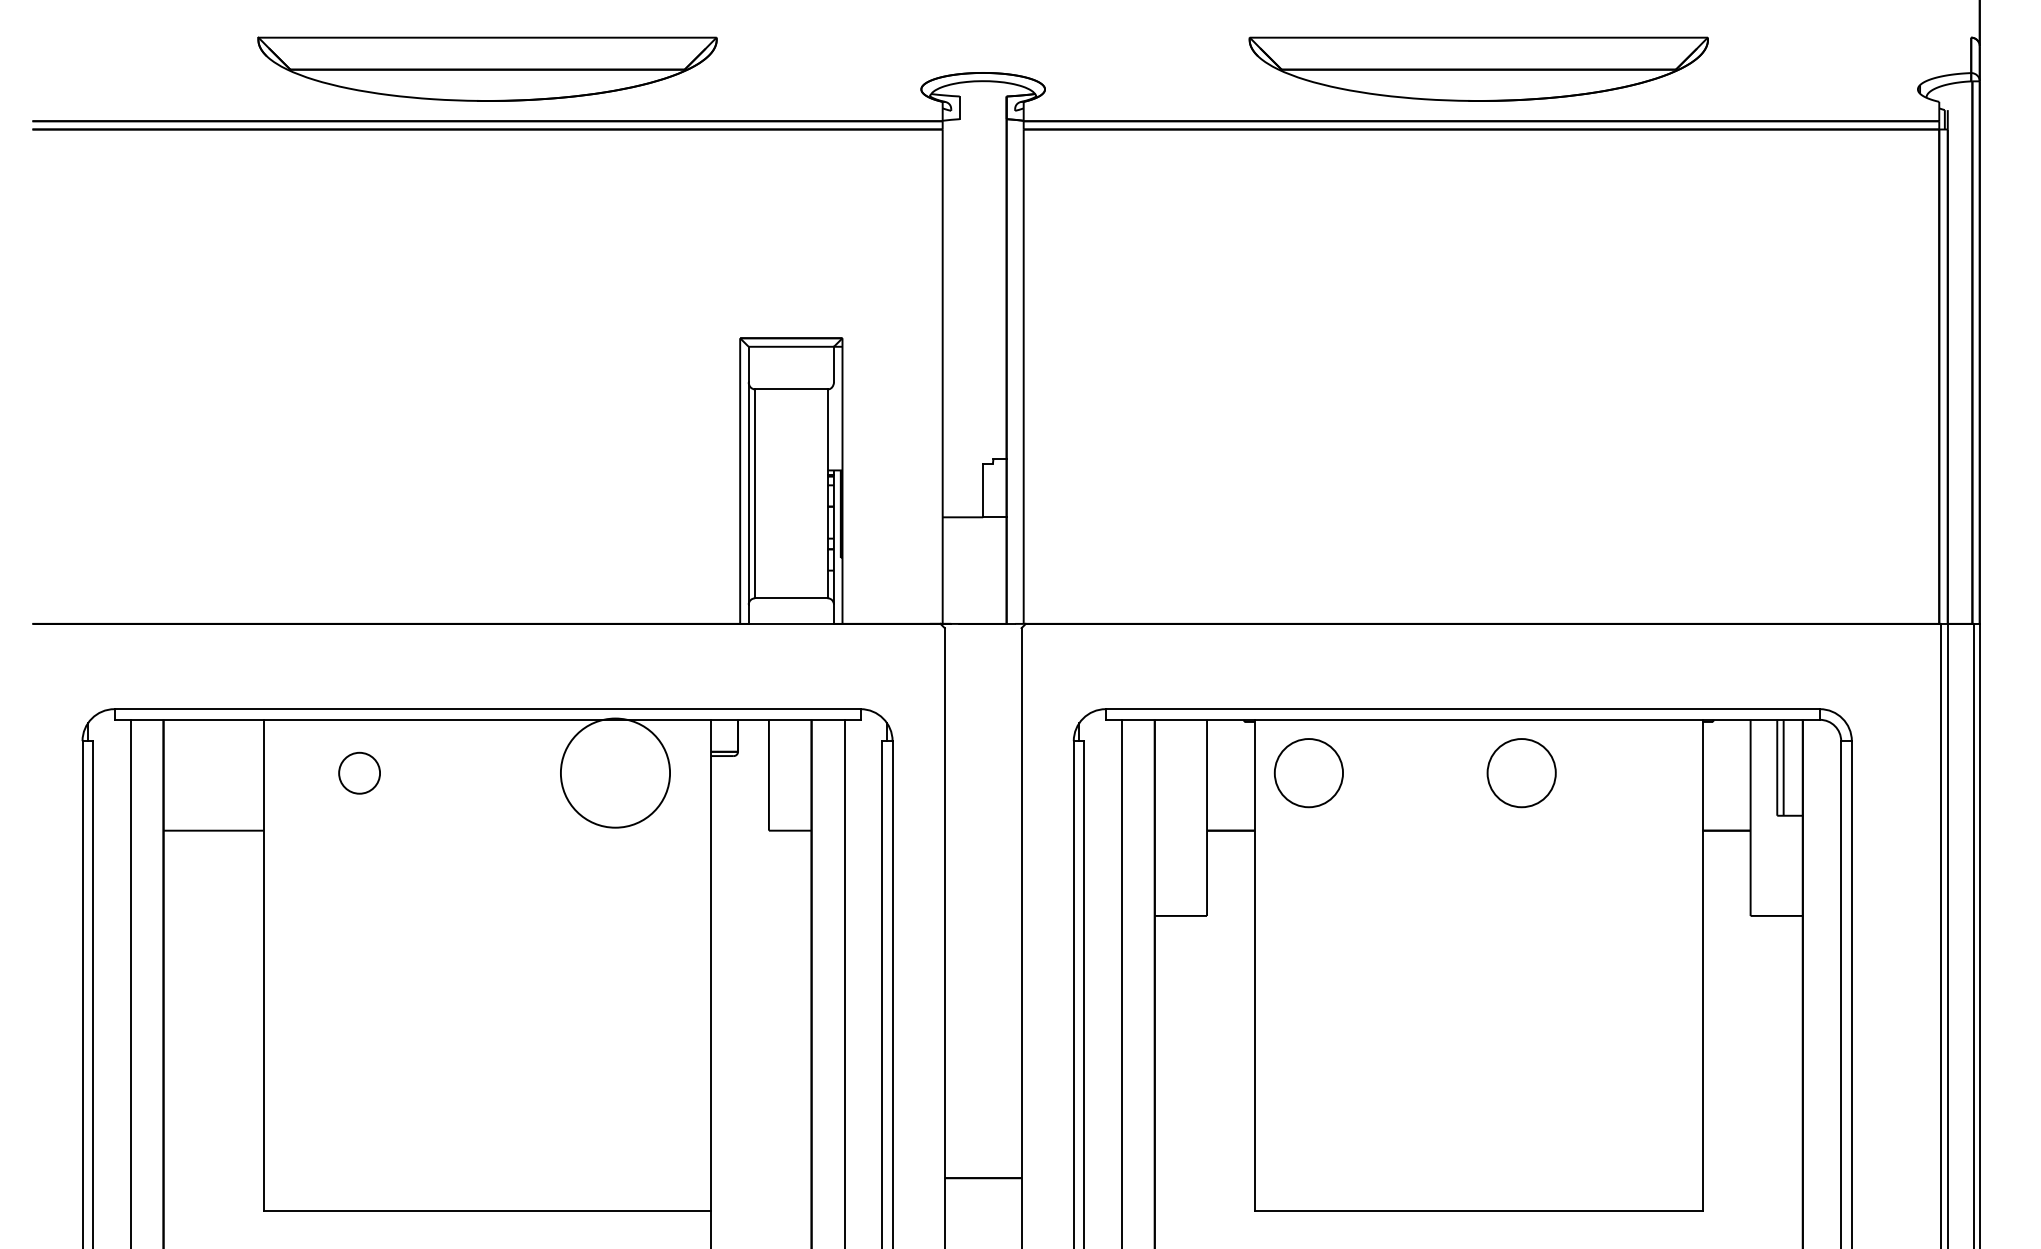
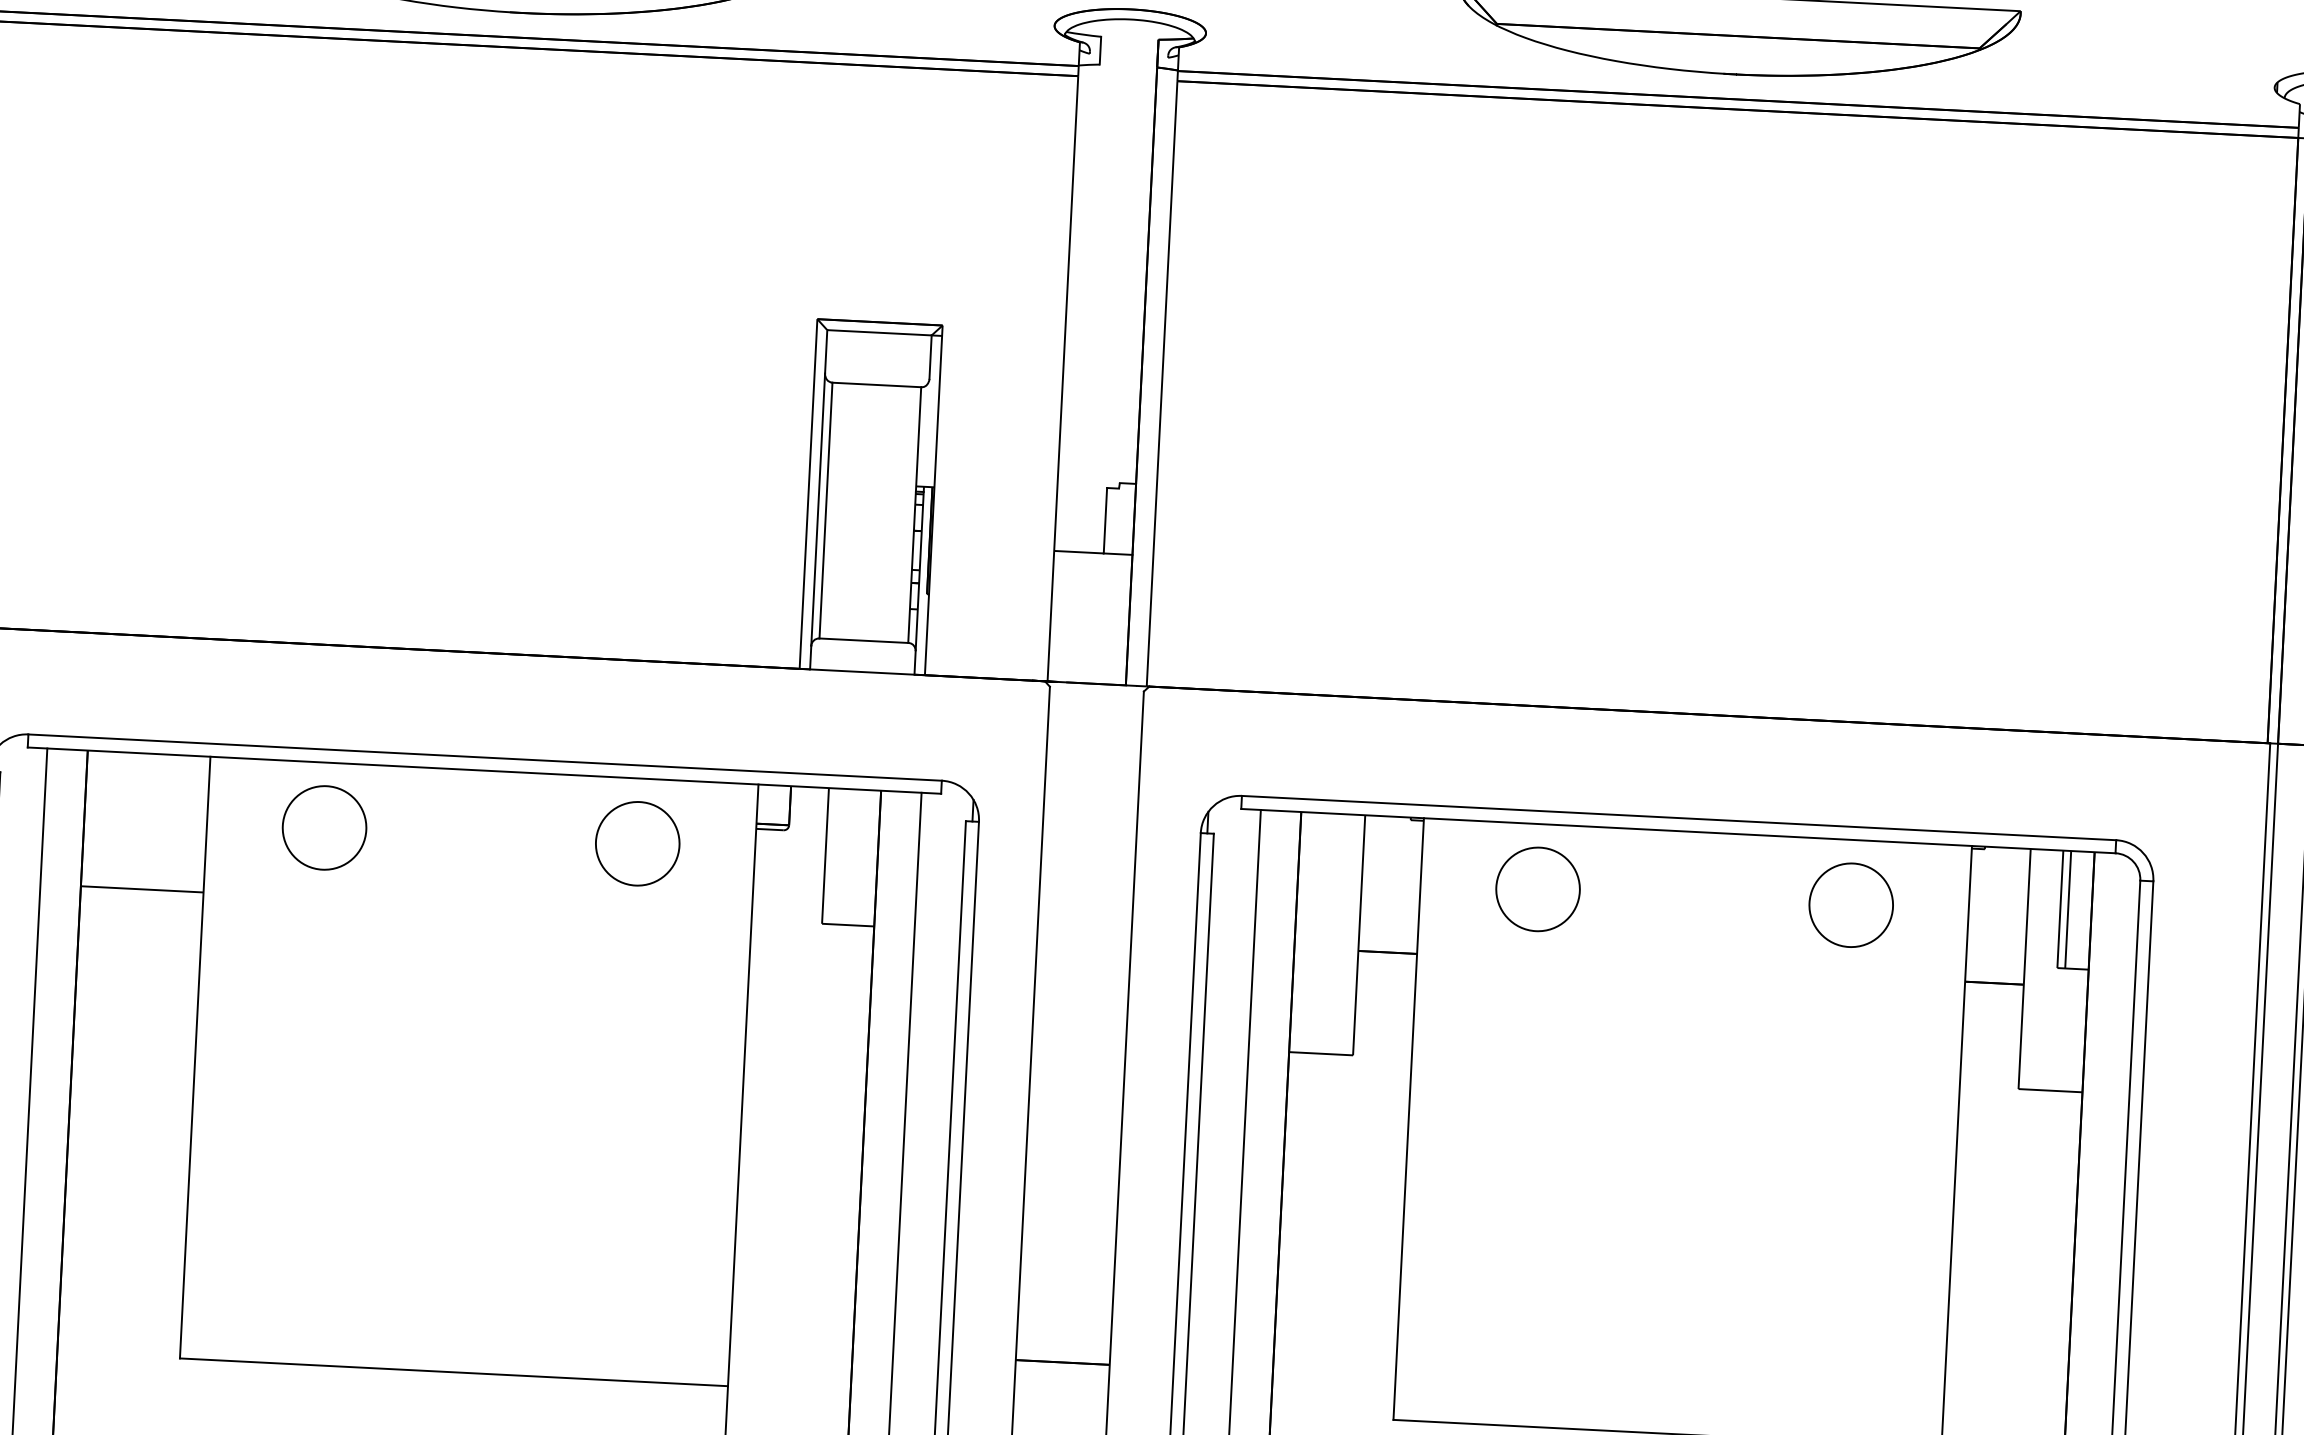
circle: (359, 773) -> (324, 828), size x1.67
circle: (615, 773) -> (637, 844), size x0.62
circle: (1308, 773) -> (1537, 889), moved
circle: (1521, 773) -> (1850, 905), moved

